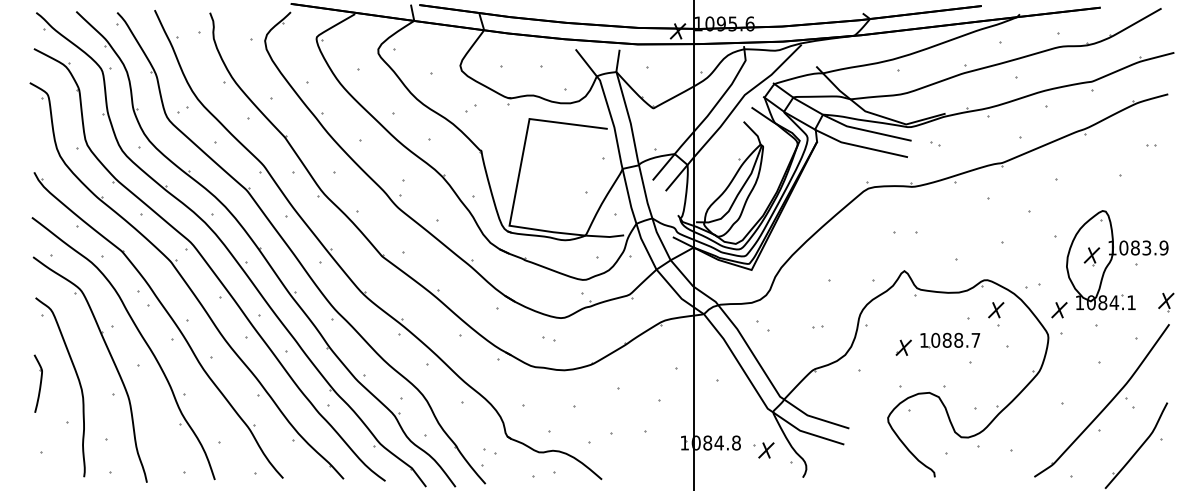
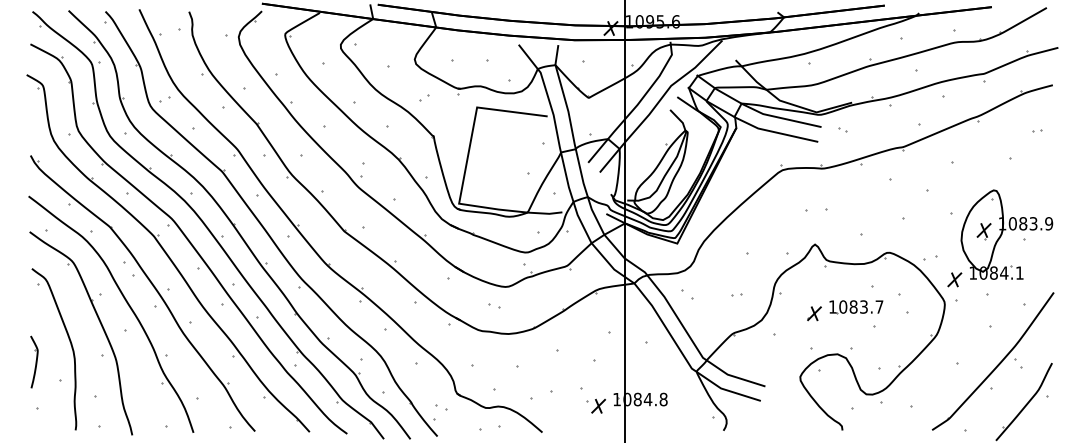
part: (1165, 302) -> (1050, 272), removed
part: (995, 309) -> (897, 279), removed
text: (958, 339) -> (863, 306), 1088.7 -> 1083.7
part: (38, 383) -> (34, 361), moved
part: (762, 449) -> (595, 405), moved

